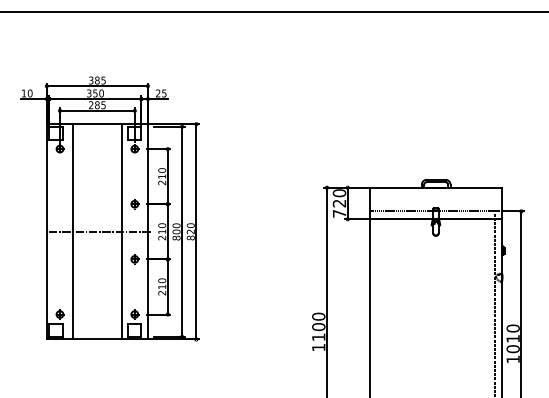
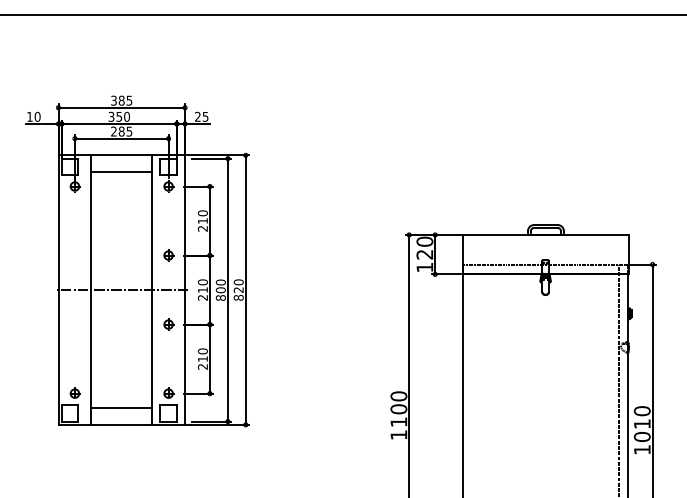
line: (97, 137) -> (121, 172), added
text: (339, 213) -> (424, 267), 720 -> 120
line: (97, 326) -> (121, 408), added

